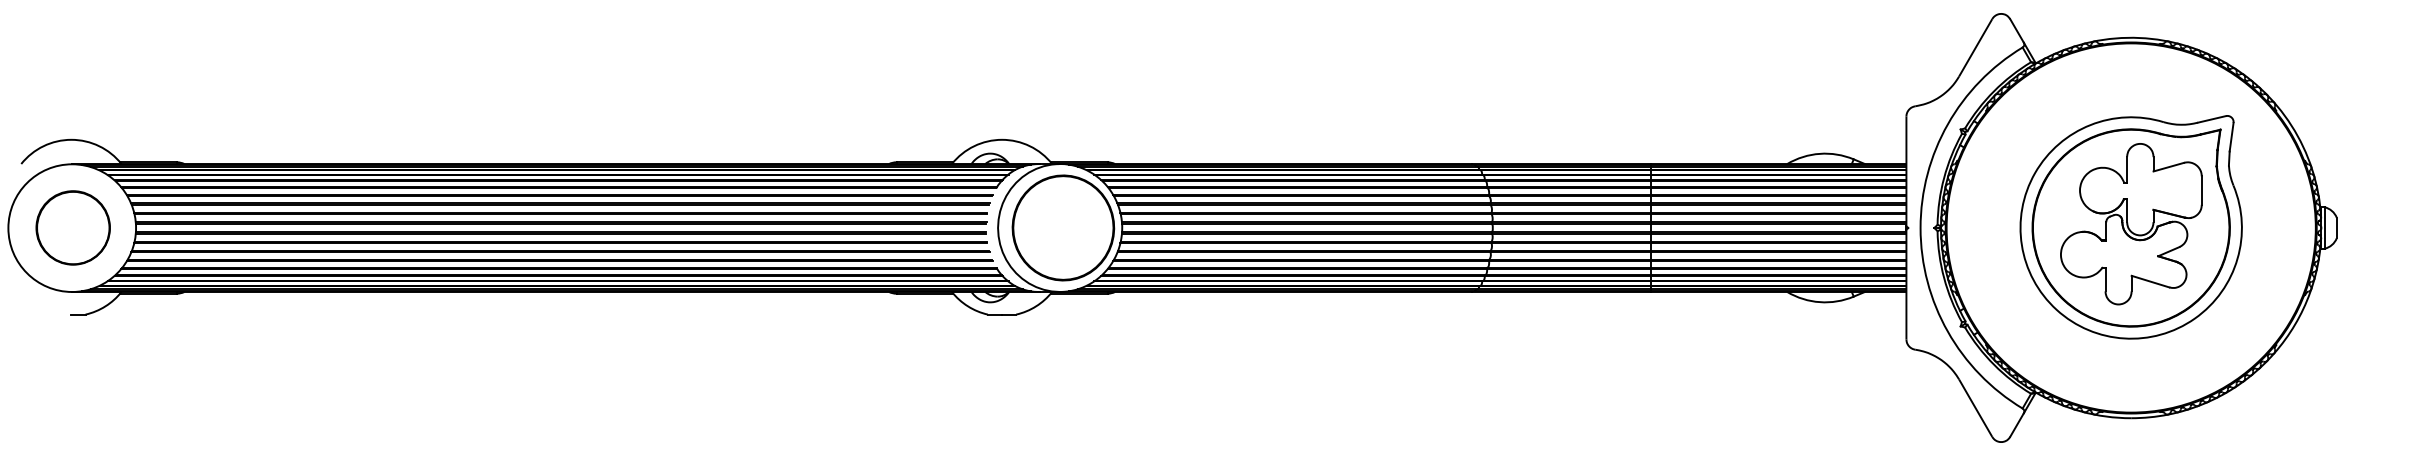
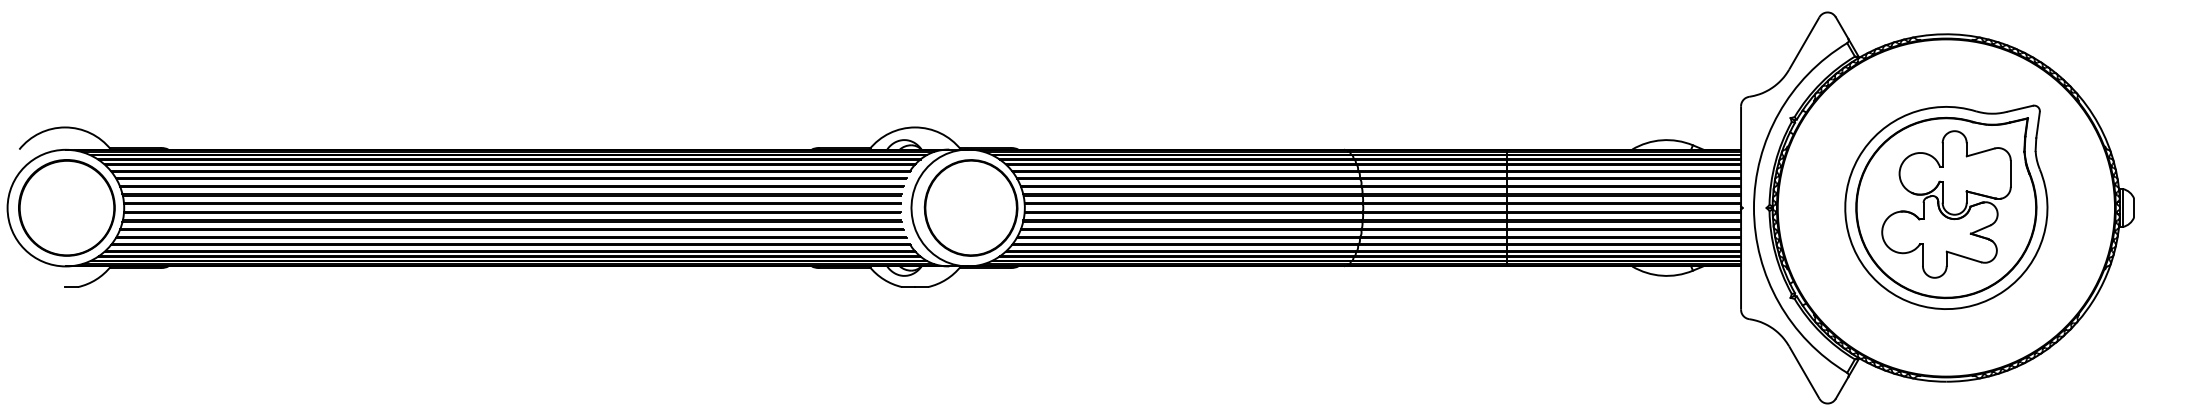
part: (72, 227) -> (66, 207), size x1.43

